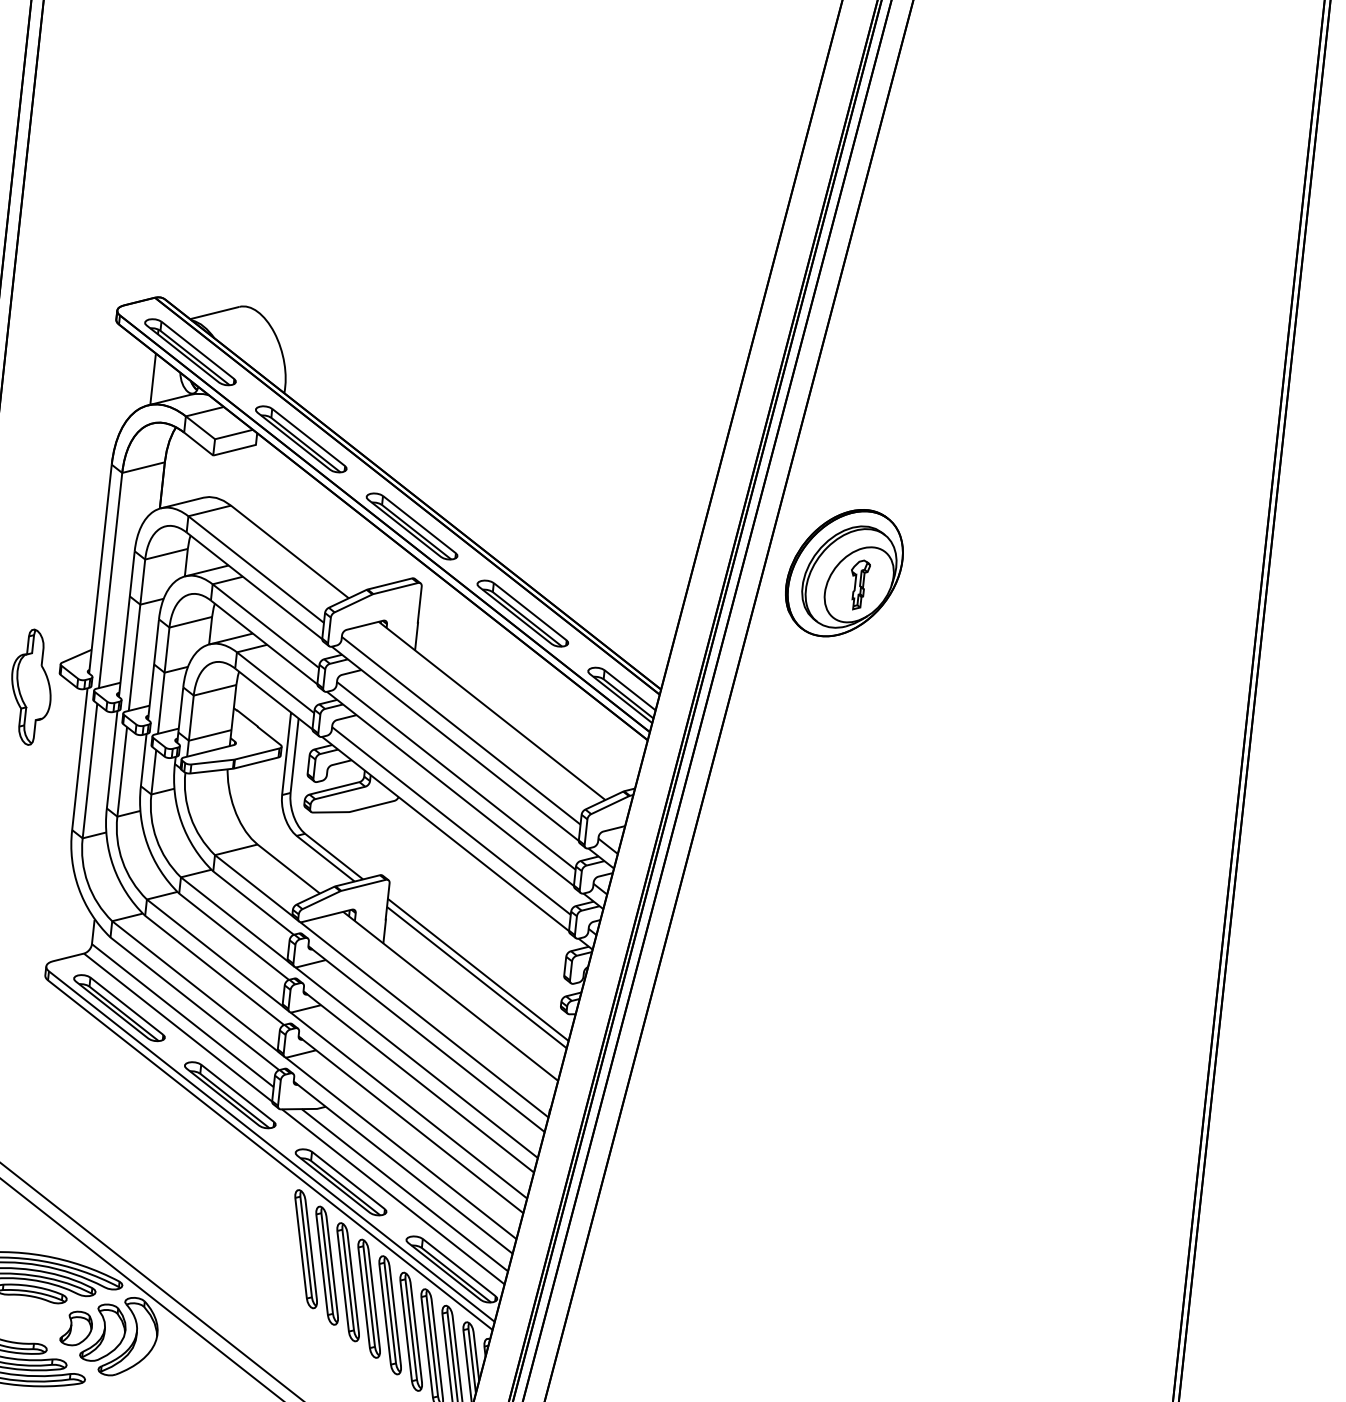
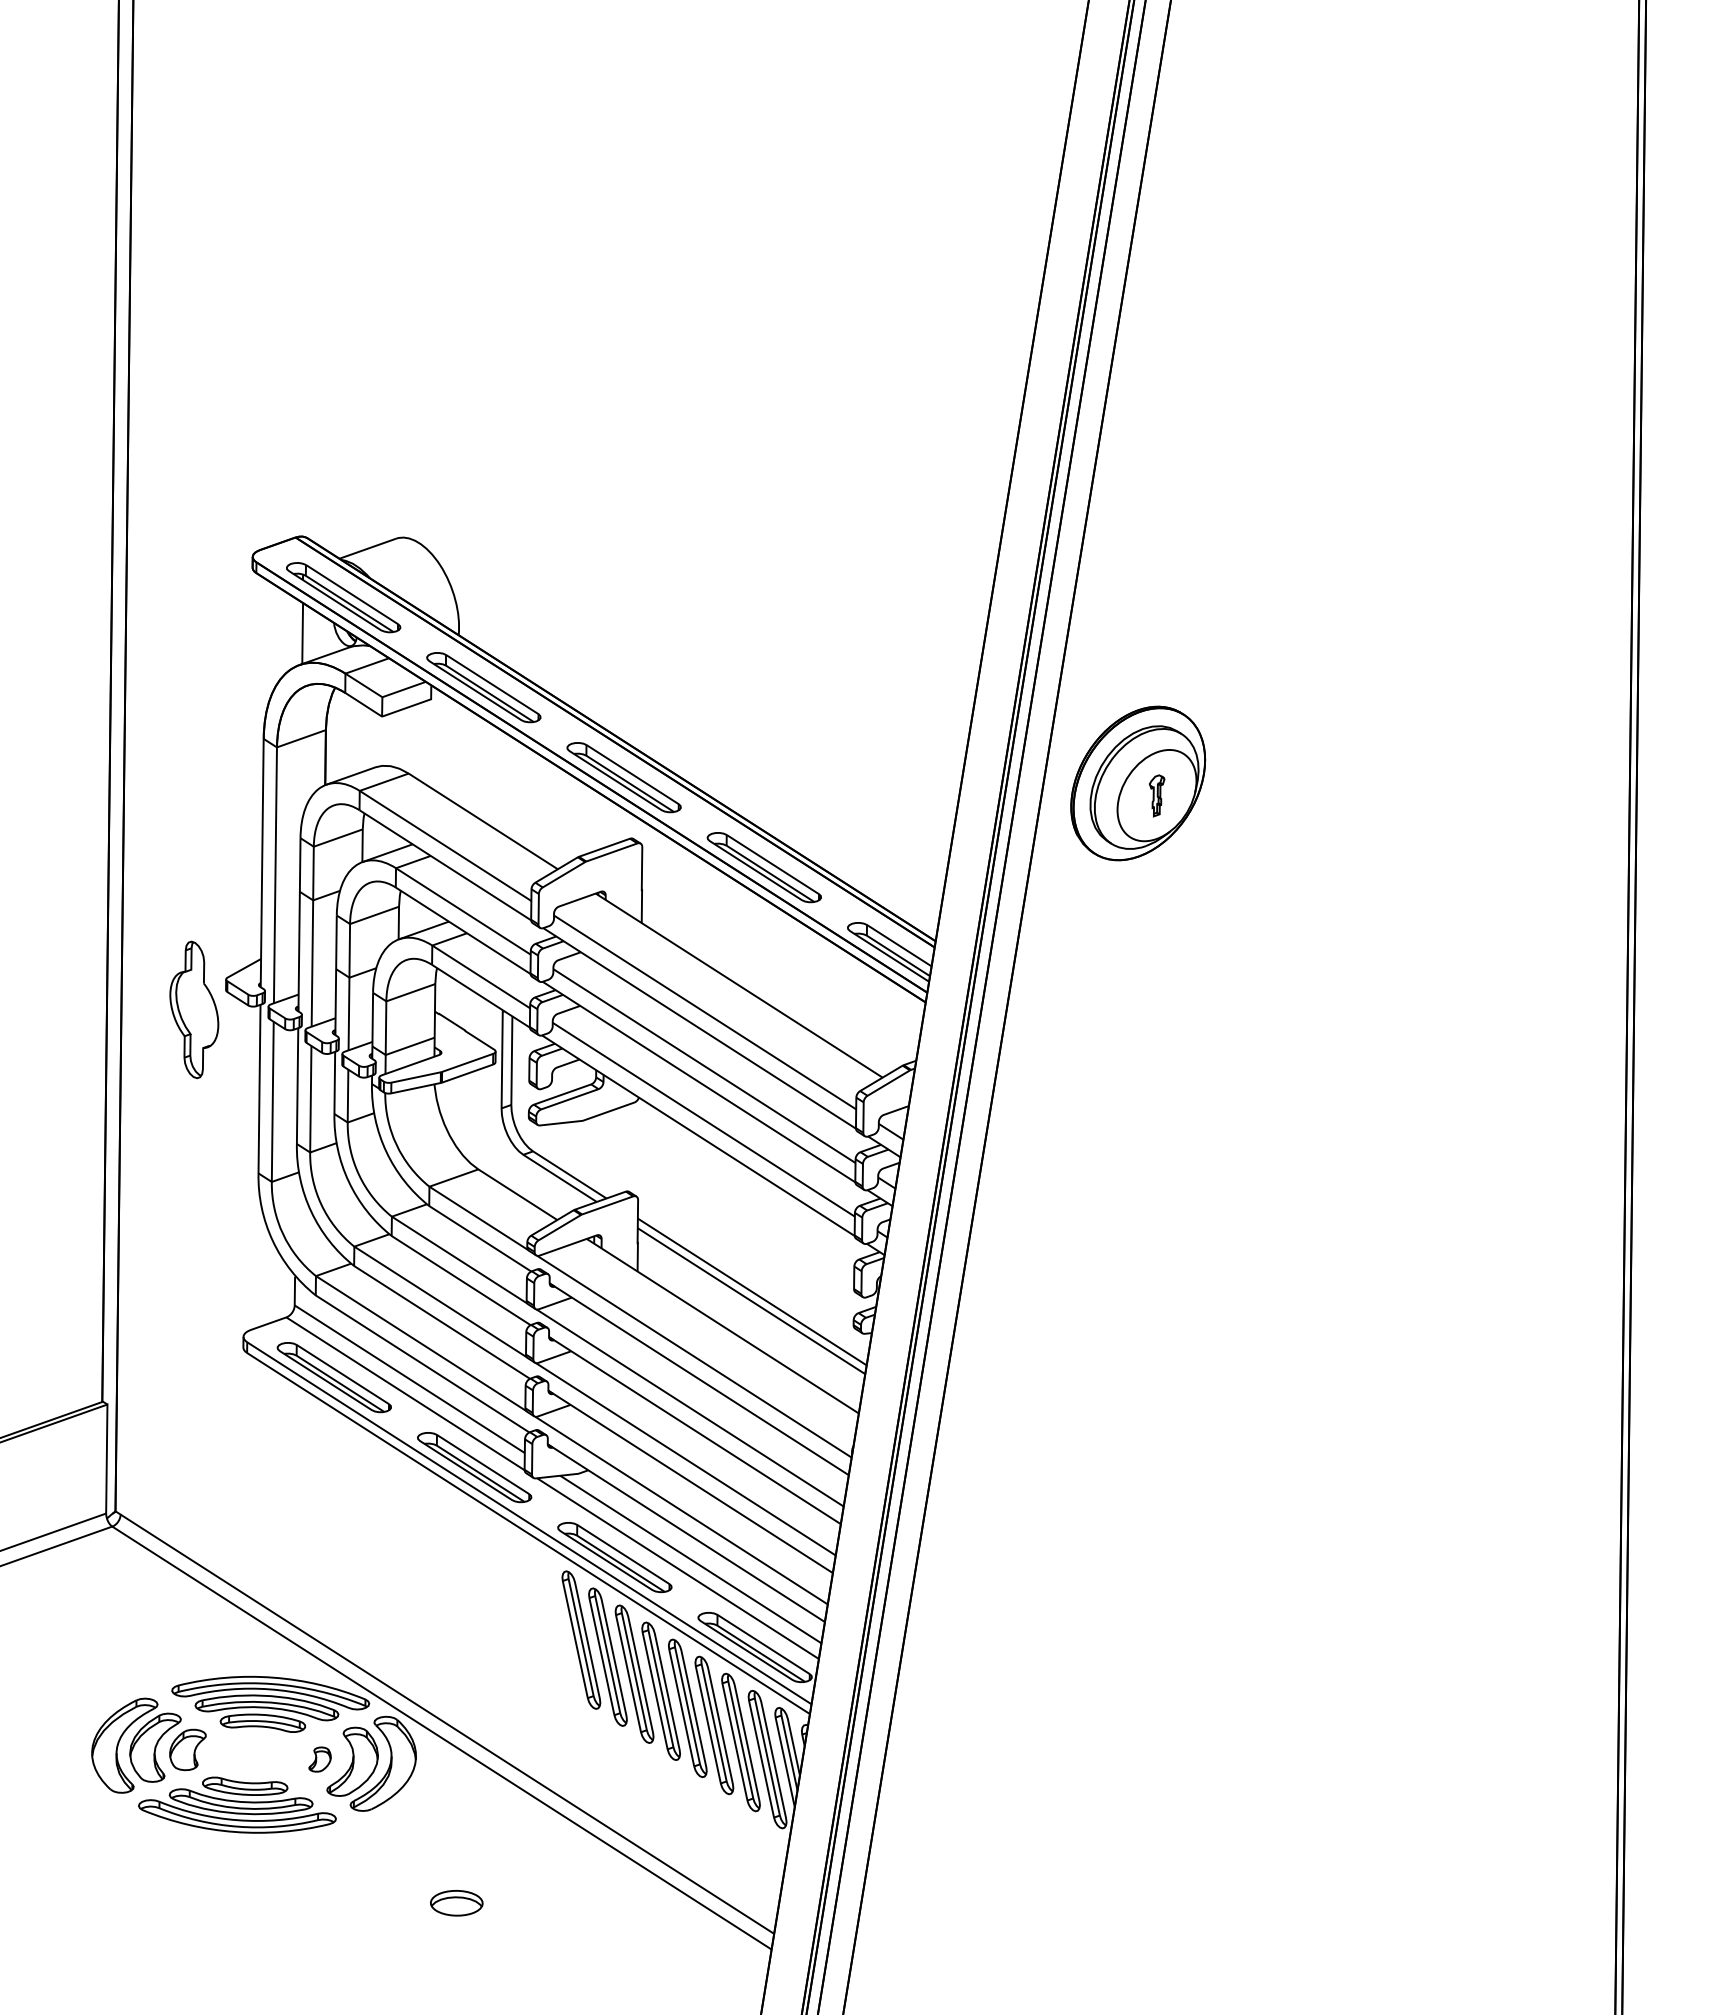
part: (858, 584) -> (1156, 795), size x0.7
part: (76, 1328) -> (319, 1759), size x0.6

